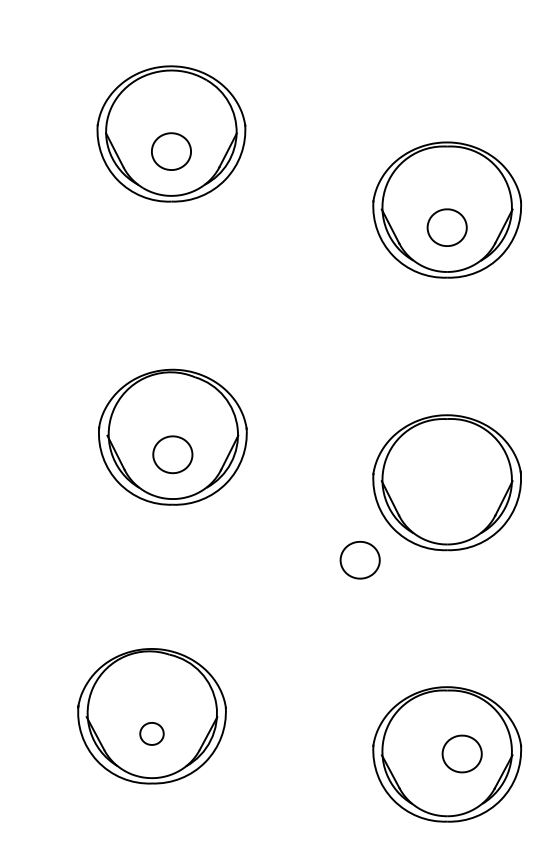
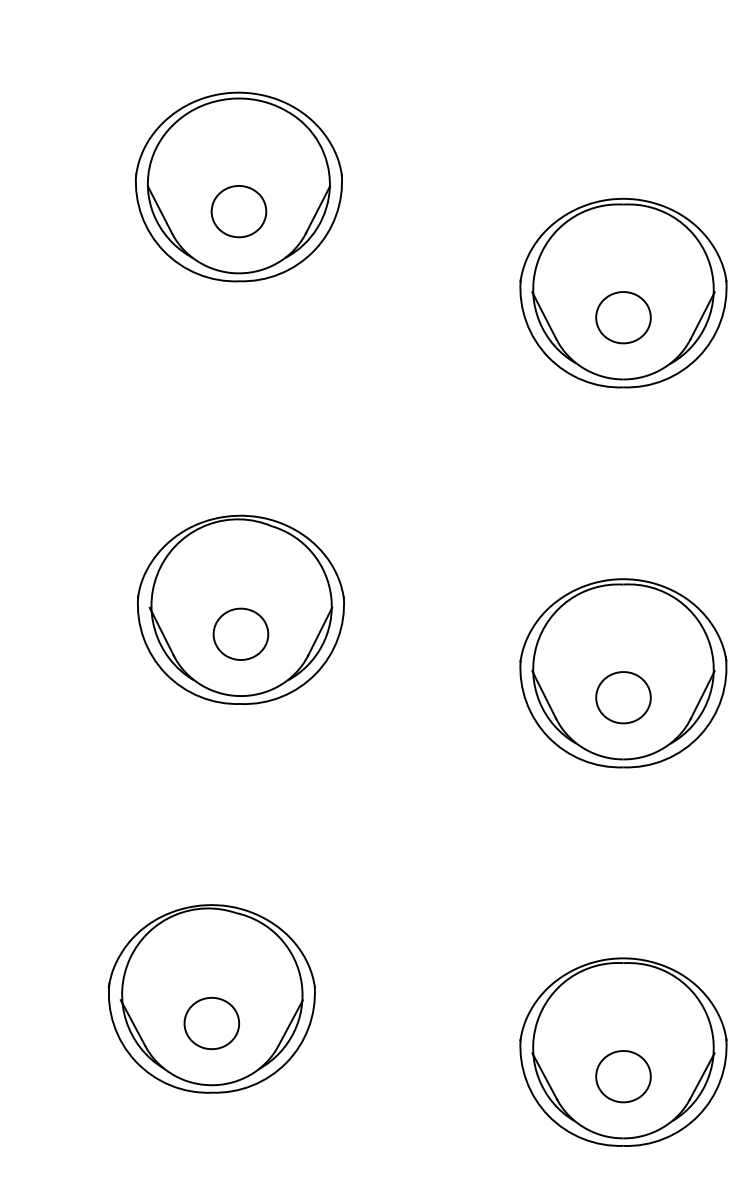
part: (359, 559) -> (622, 696), moved
part: (151, 733) -> (211, 1022), size x1.67
part: (461, 753) -> (622, 1075), moved

